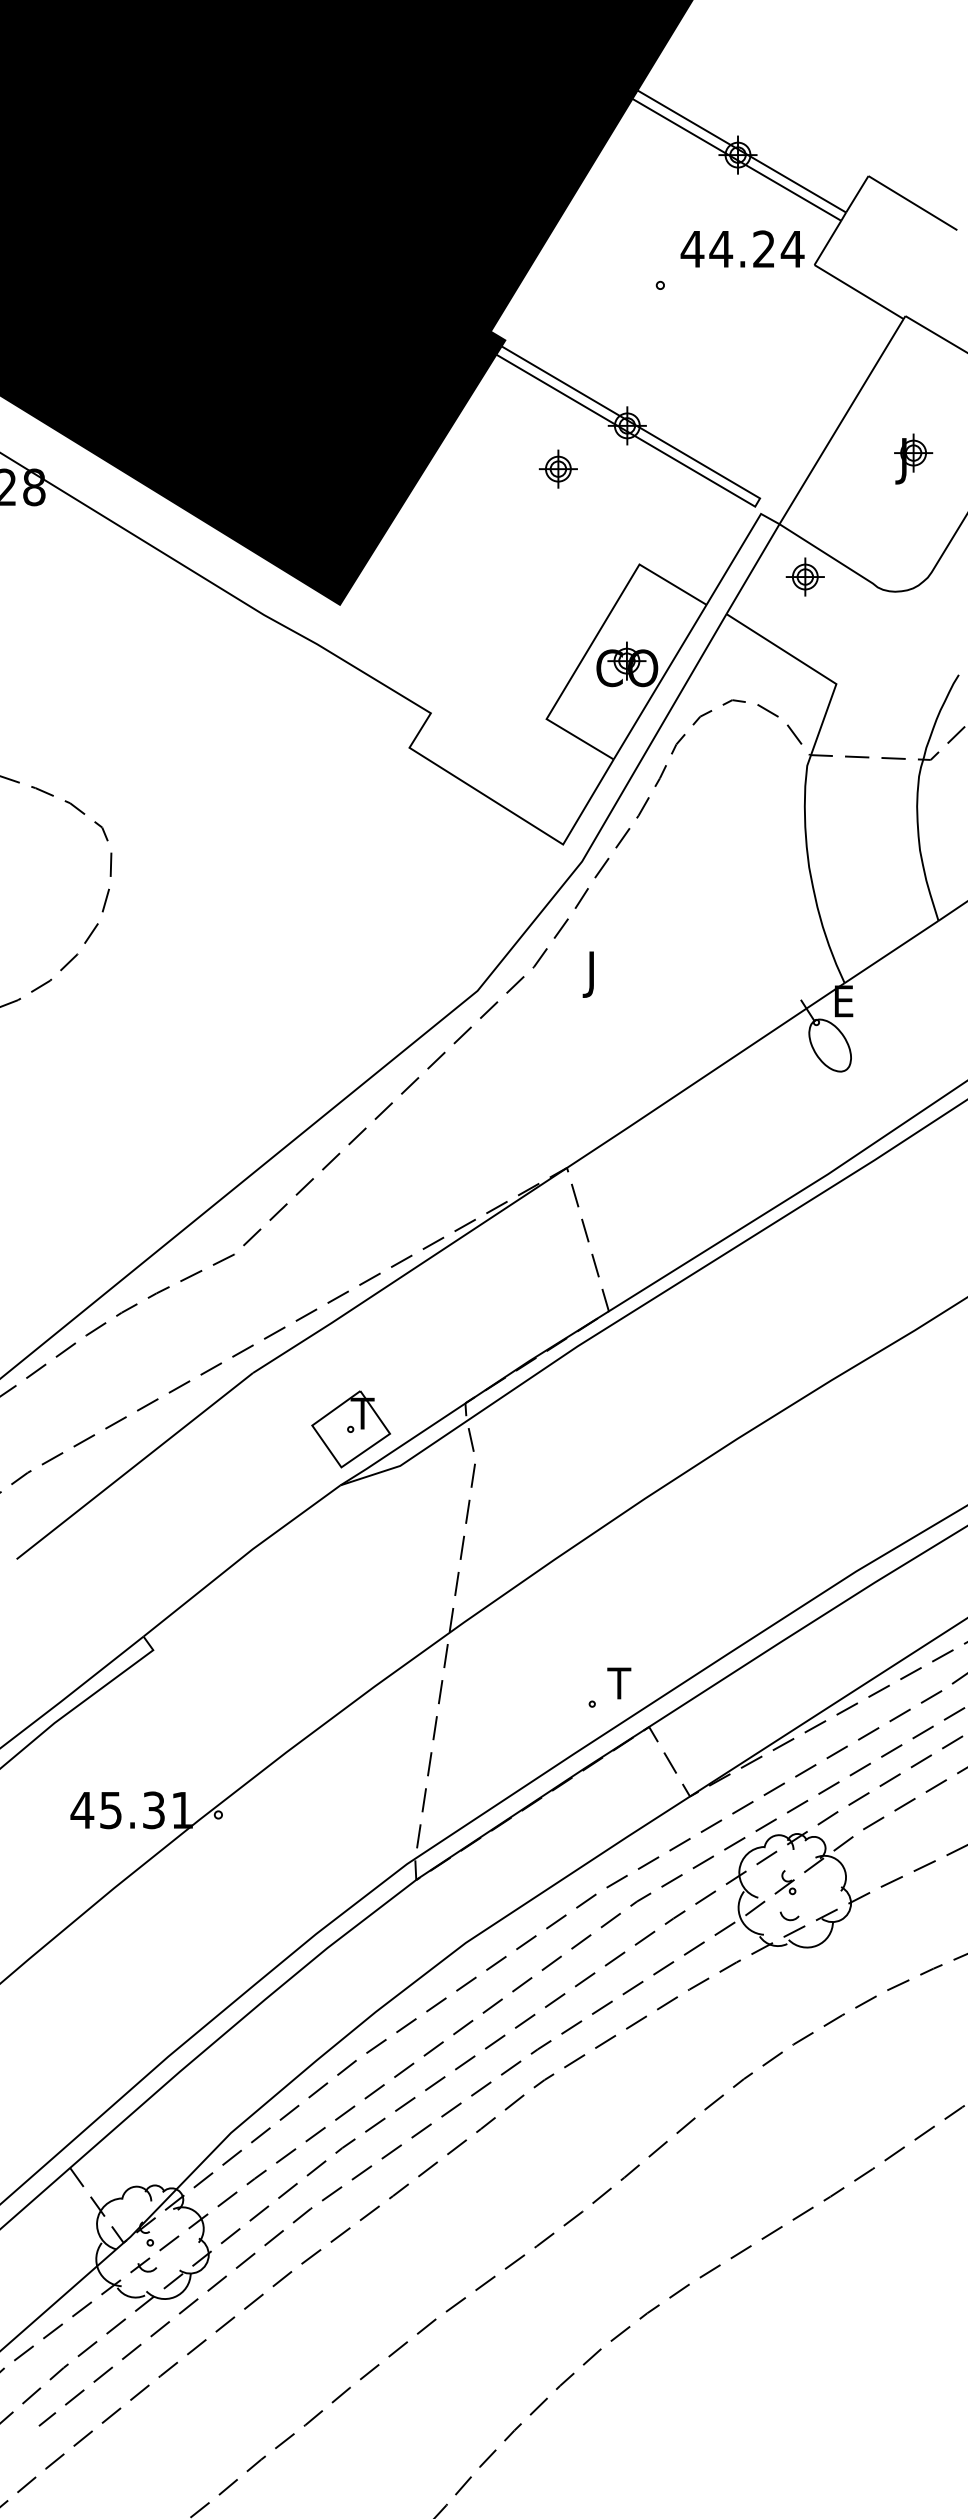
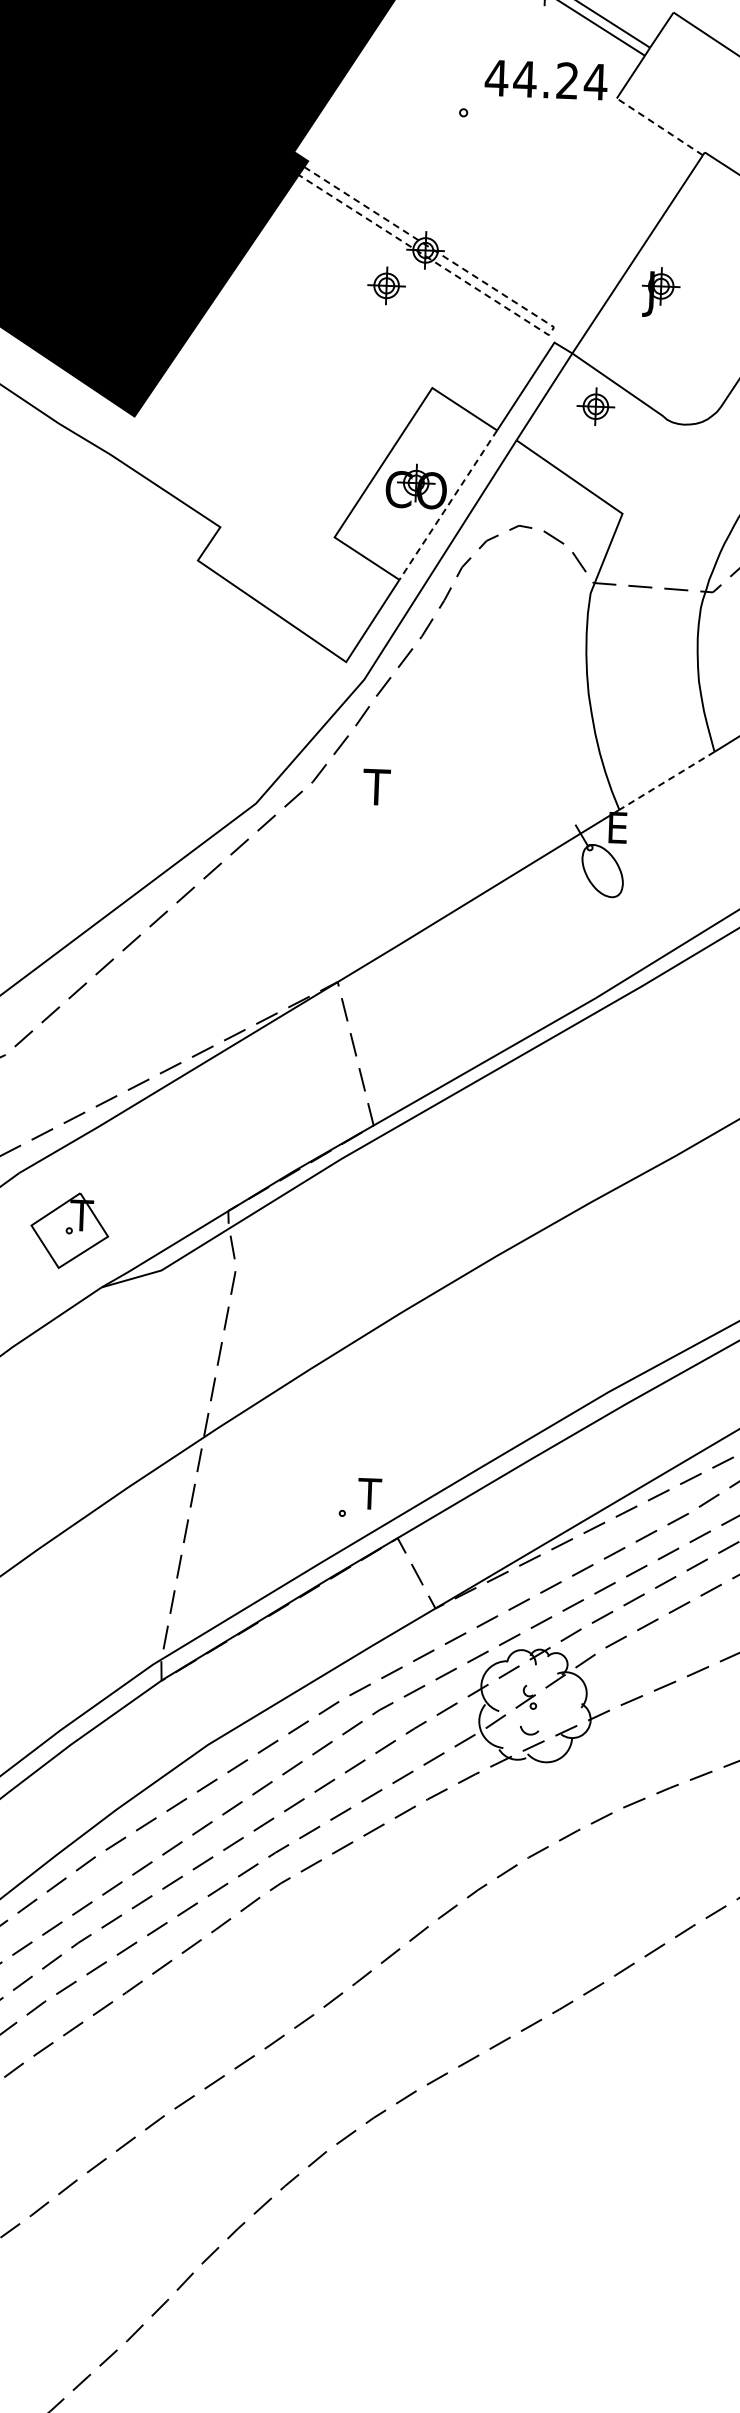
line: (858, 291) -> (659, 126), solid -> dashed
part: (913, 458) -> (660, 291), moved
part: (557, 468) -> (385, 285), moved
line: (757, 503) -> (551, 332), solid -> dashed
line: (659, 682) -> (447, 505), solid -> dashed
line: (891, 952) -> (666, 781), solid -> dashed
text: (597, 974) -> (375, 791), J -> T
part: (350, 1429) -> (69, 1230), moved

